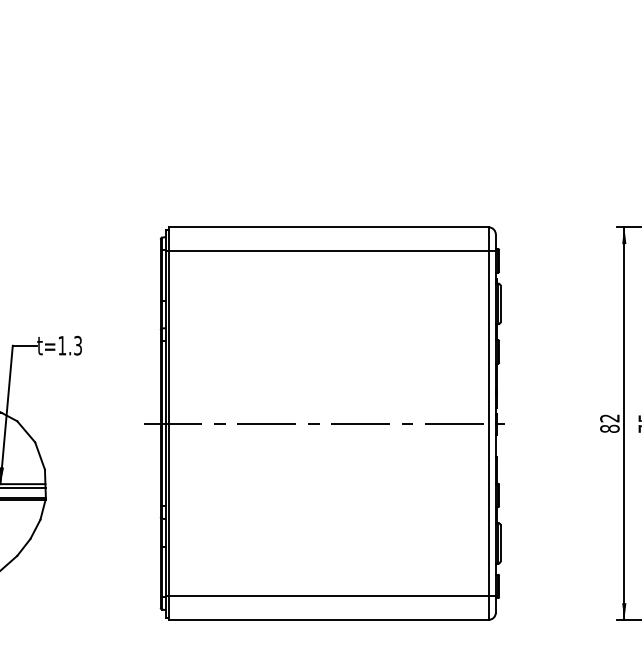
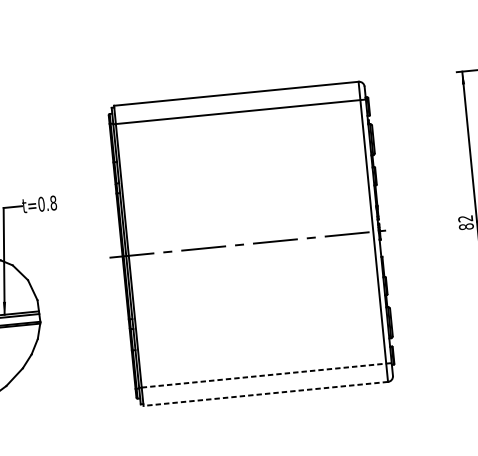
text: (70, 345) -> (47, 203), t=1.3 -> t=0.8
line: (332, 595) -> (266, 374), solid -> dashed
line: (328, 619) -> (265, 393), solid -> dashed

